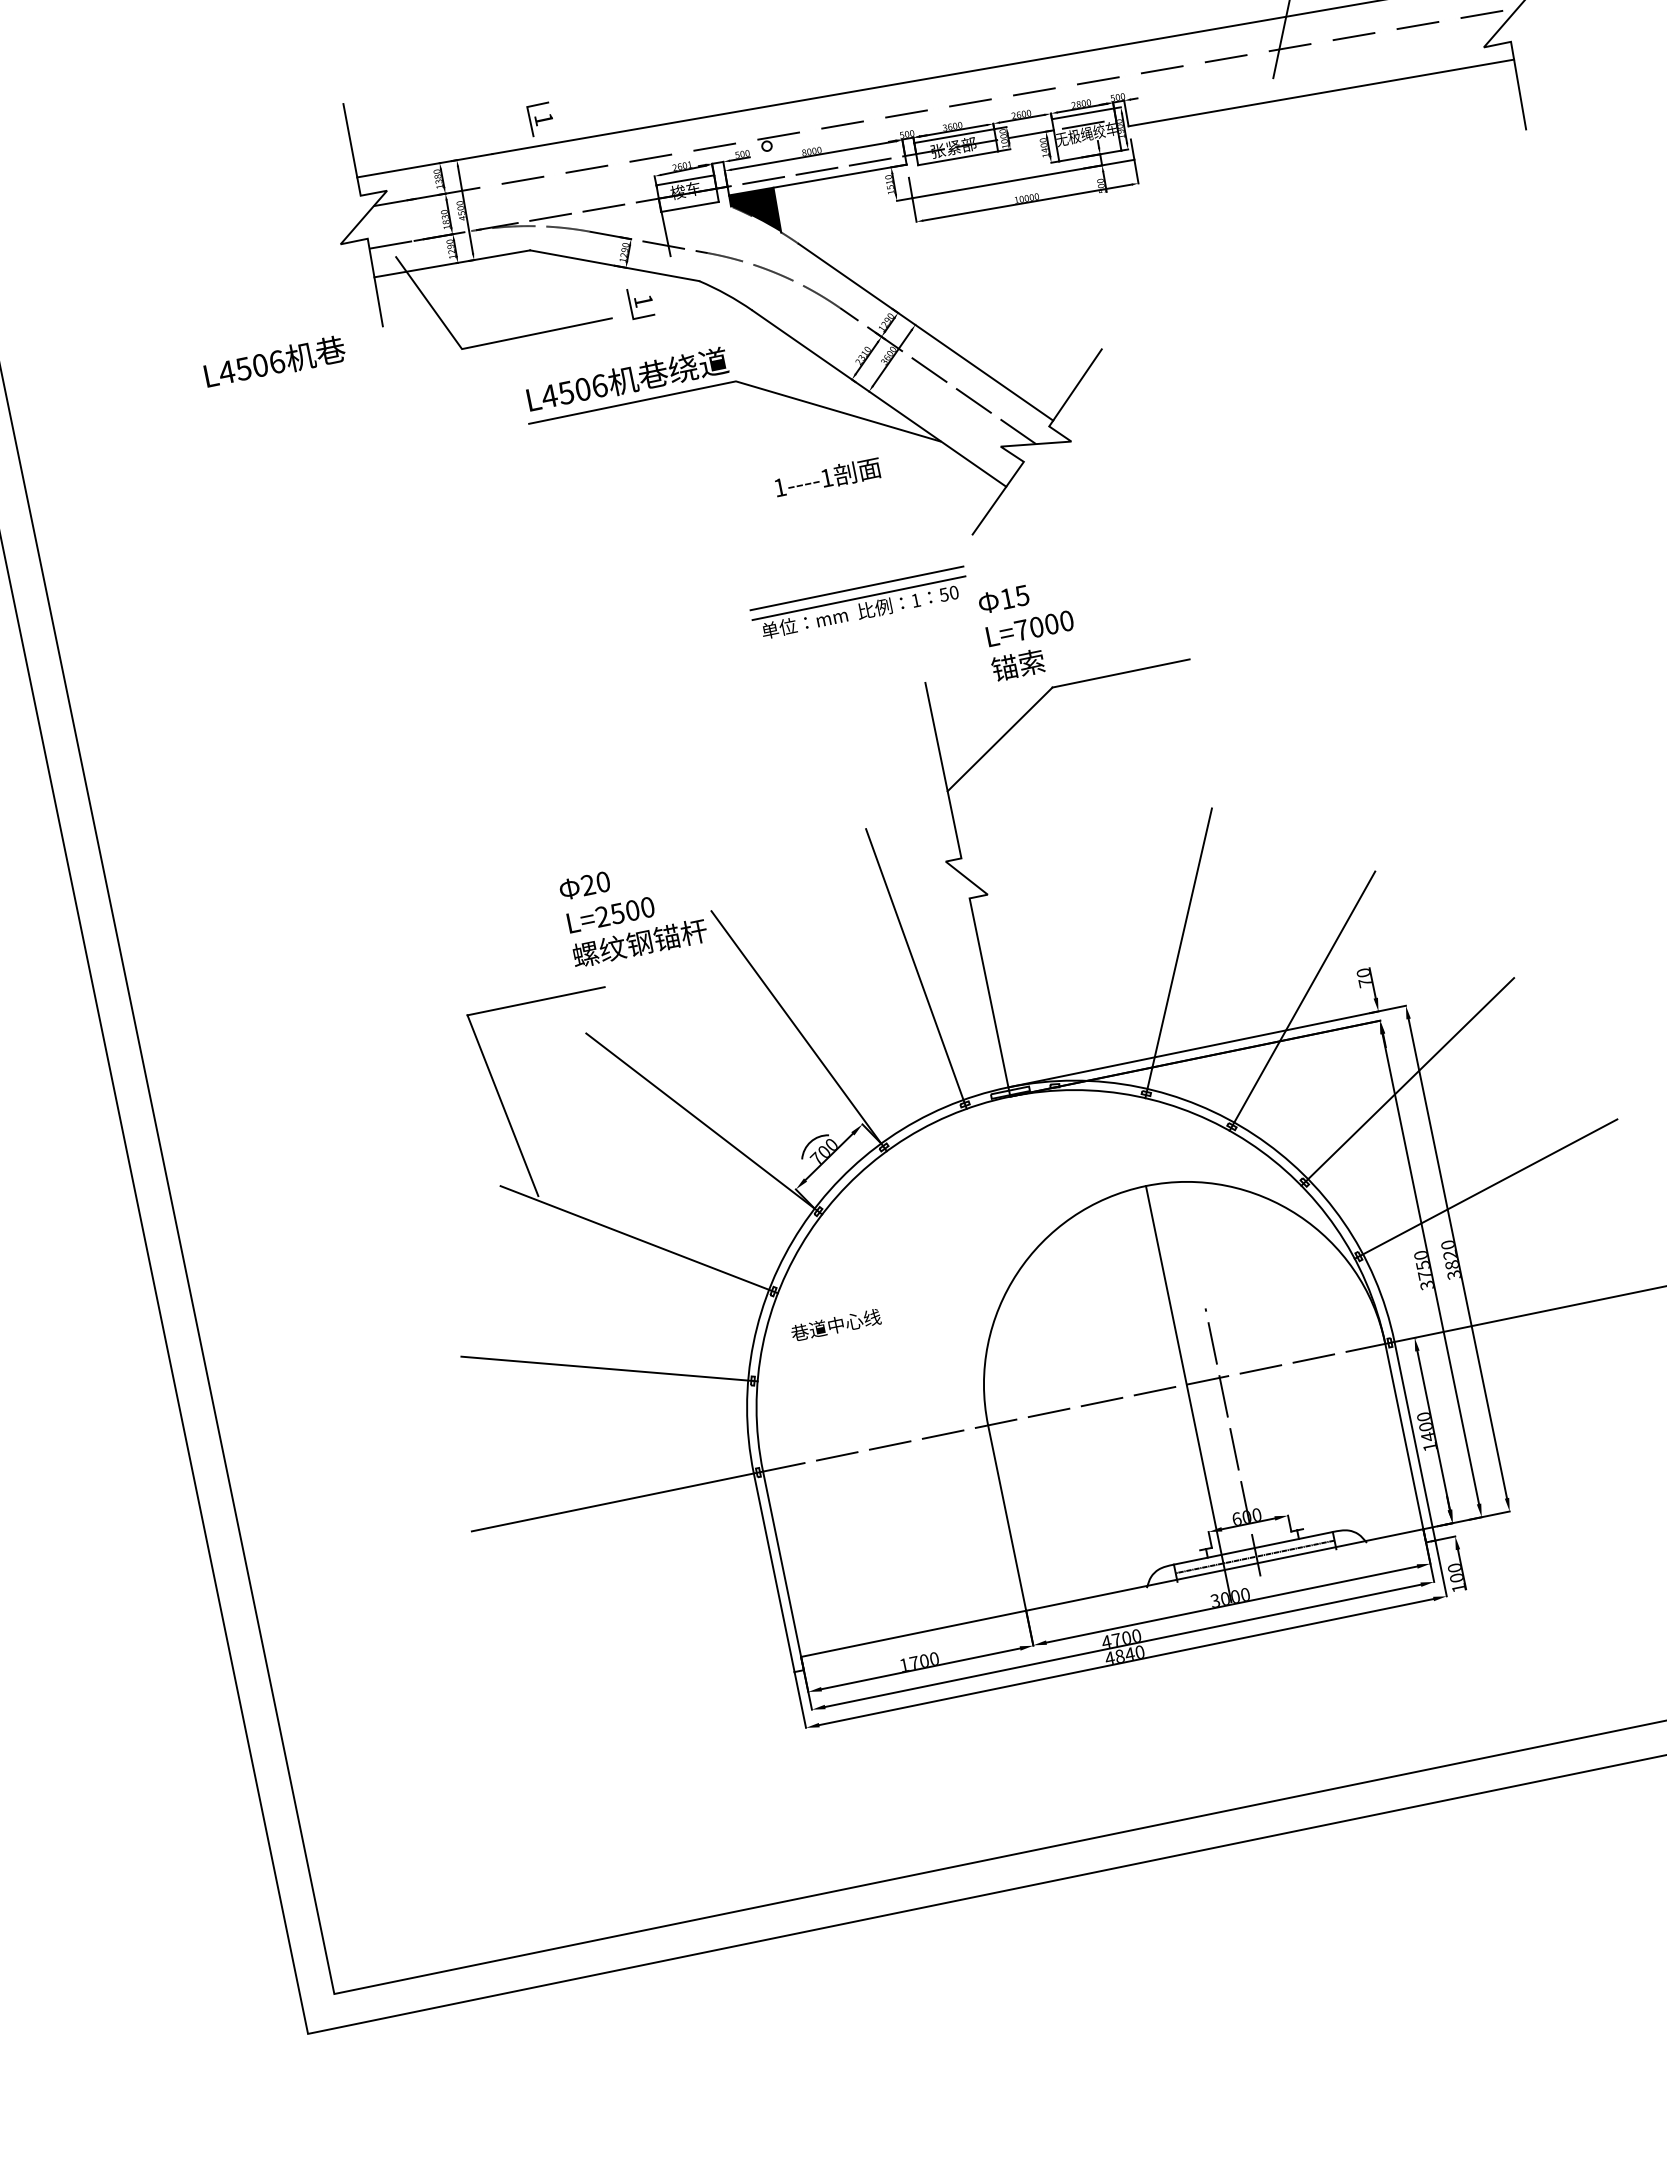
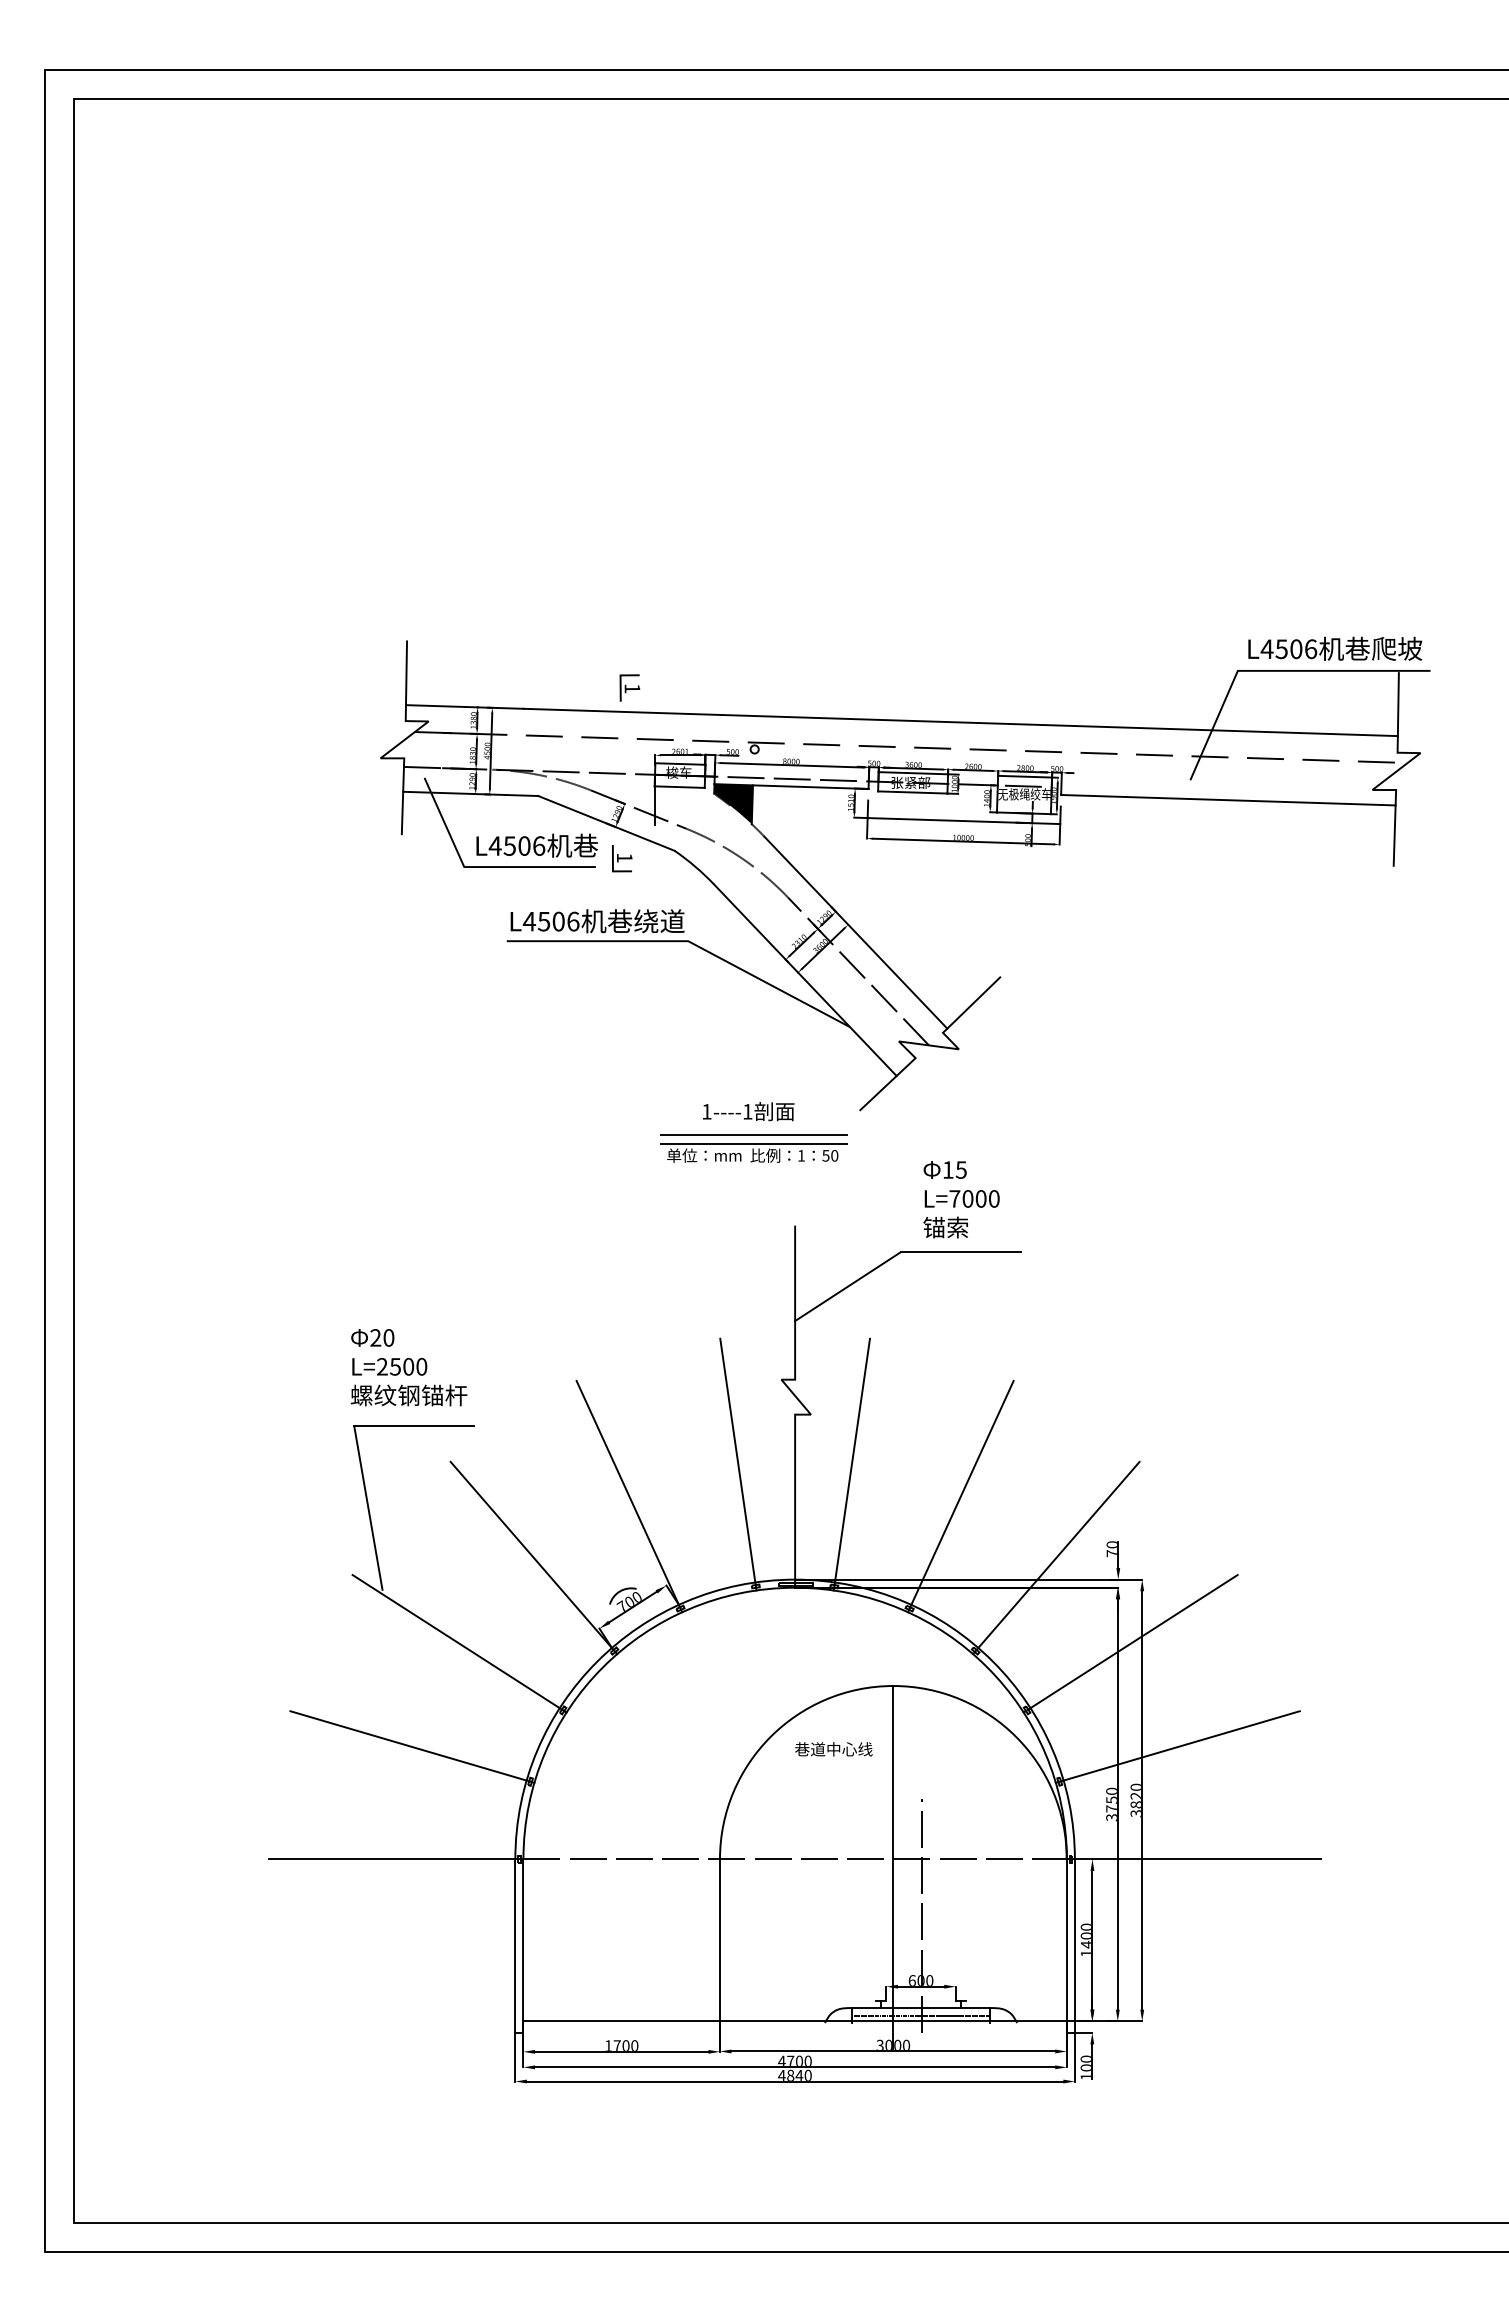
part: (540, 118) -> (629, 687), moved
text: (274, 362) -> (536, 845), moved
text: (827, 477) -> (748, 1111), moved
text: (1029, 629) -> (961, 1199), moved
text: (632, 911) -> (408, 1367), moved
line: (1045, 942) -> (851, 1464), added
text: (835, 1325) -> (833, 1749), moved

